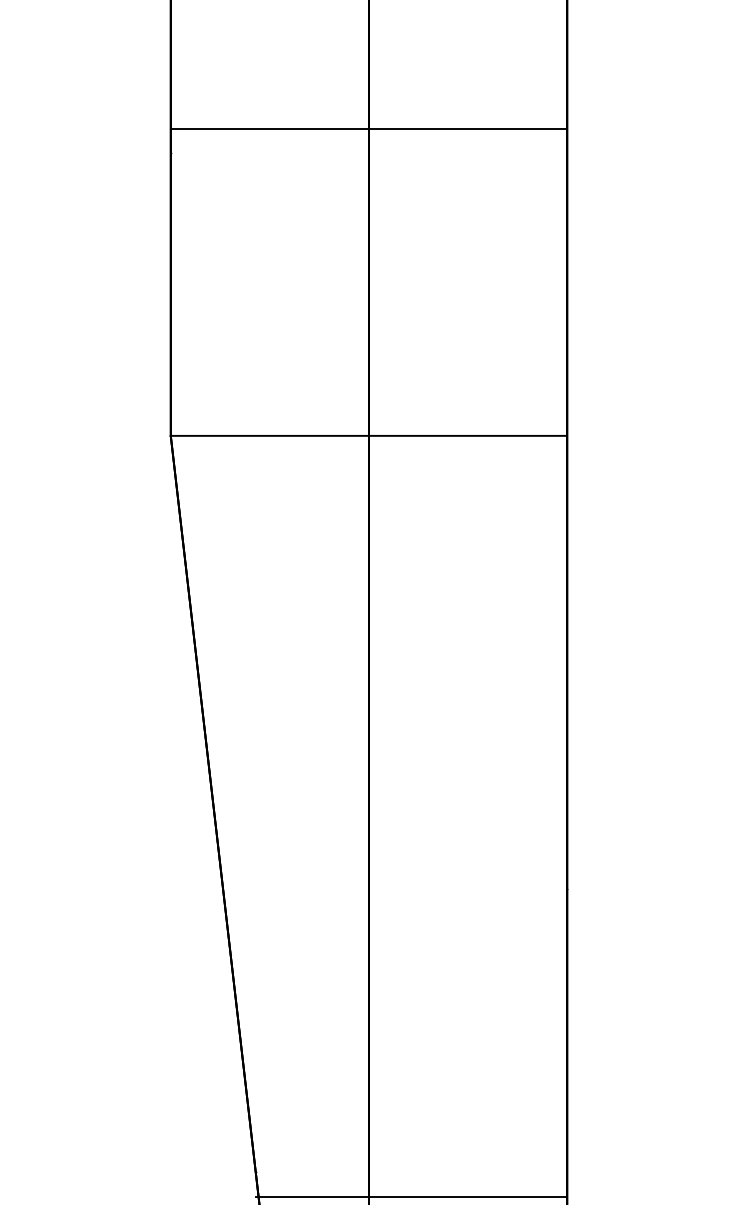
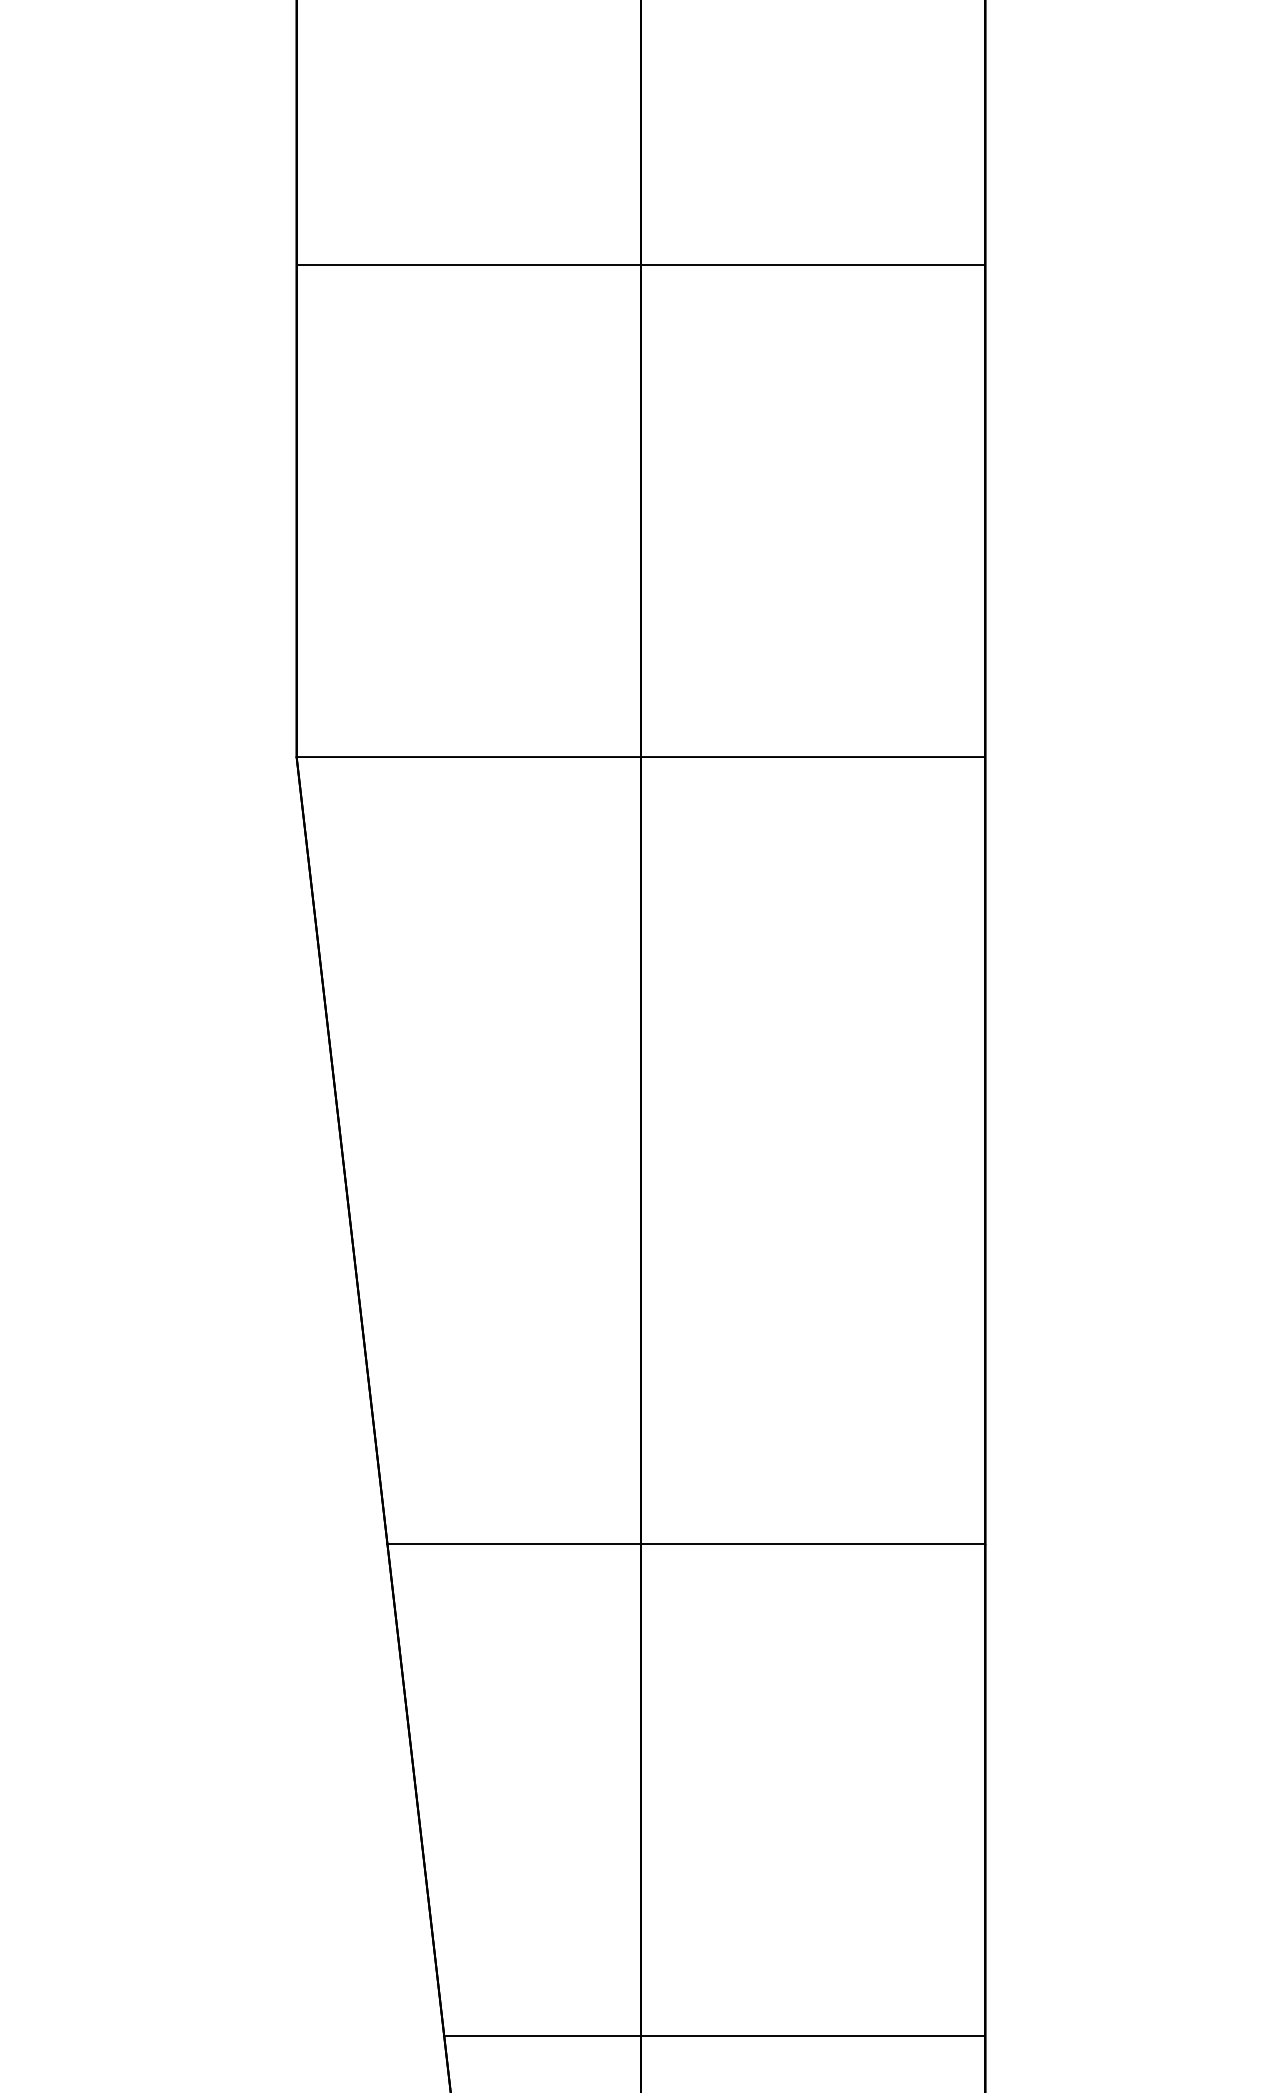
line: (368, 128) -> (640, 264), moved
line: (395, 888) -> (687, 1543), added
line: (411, 1197) -> (714, 2036), moved

